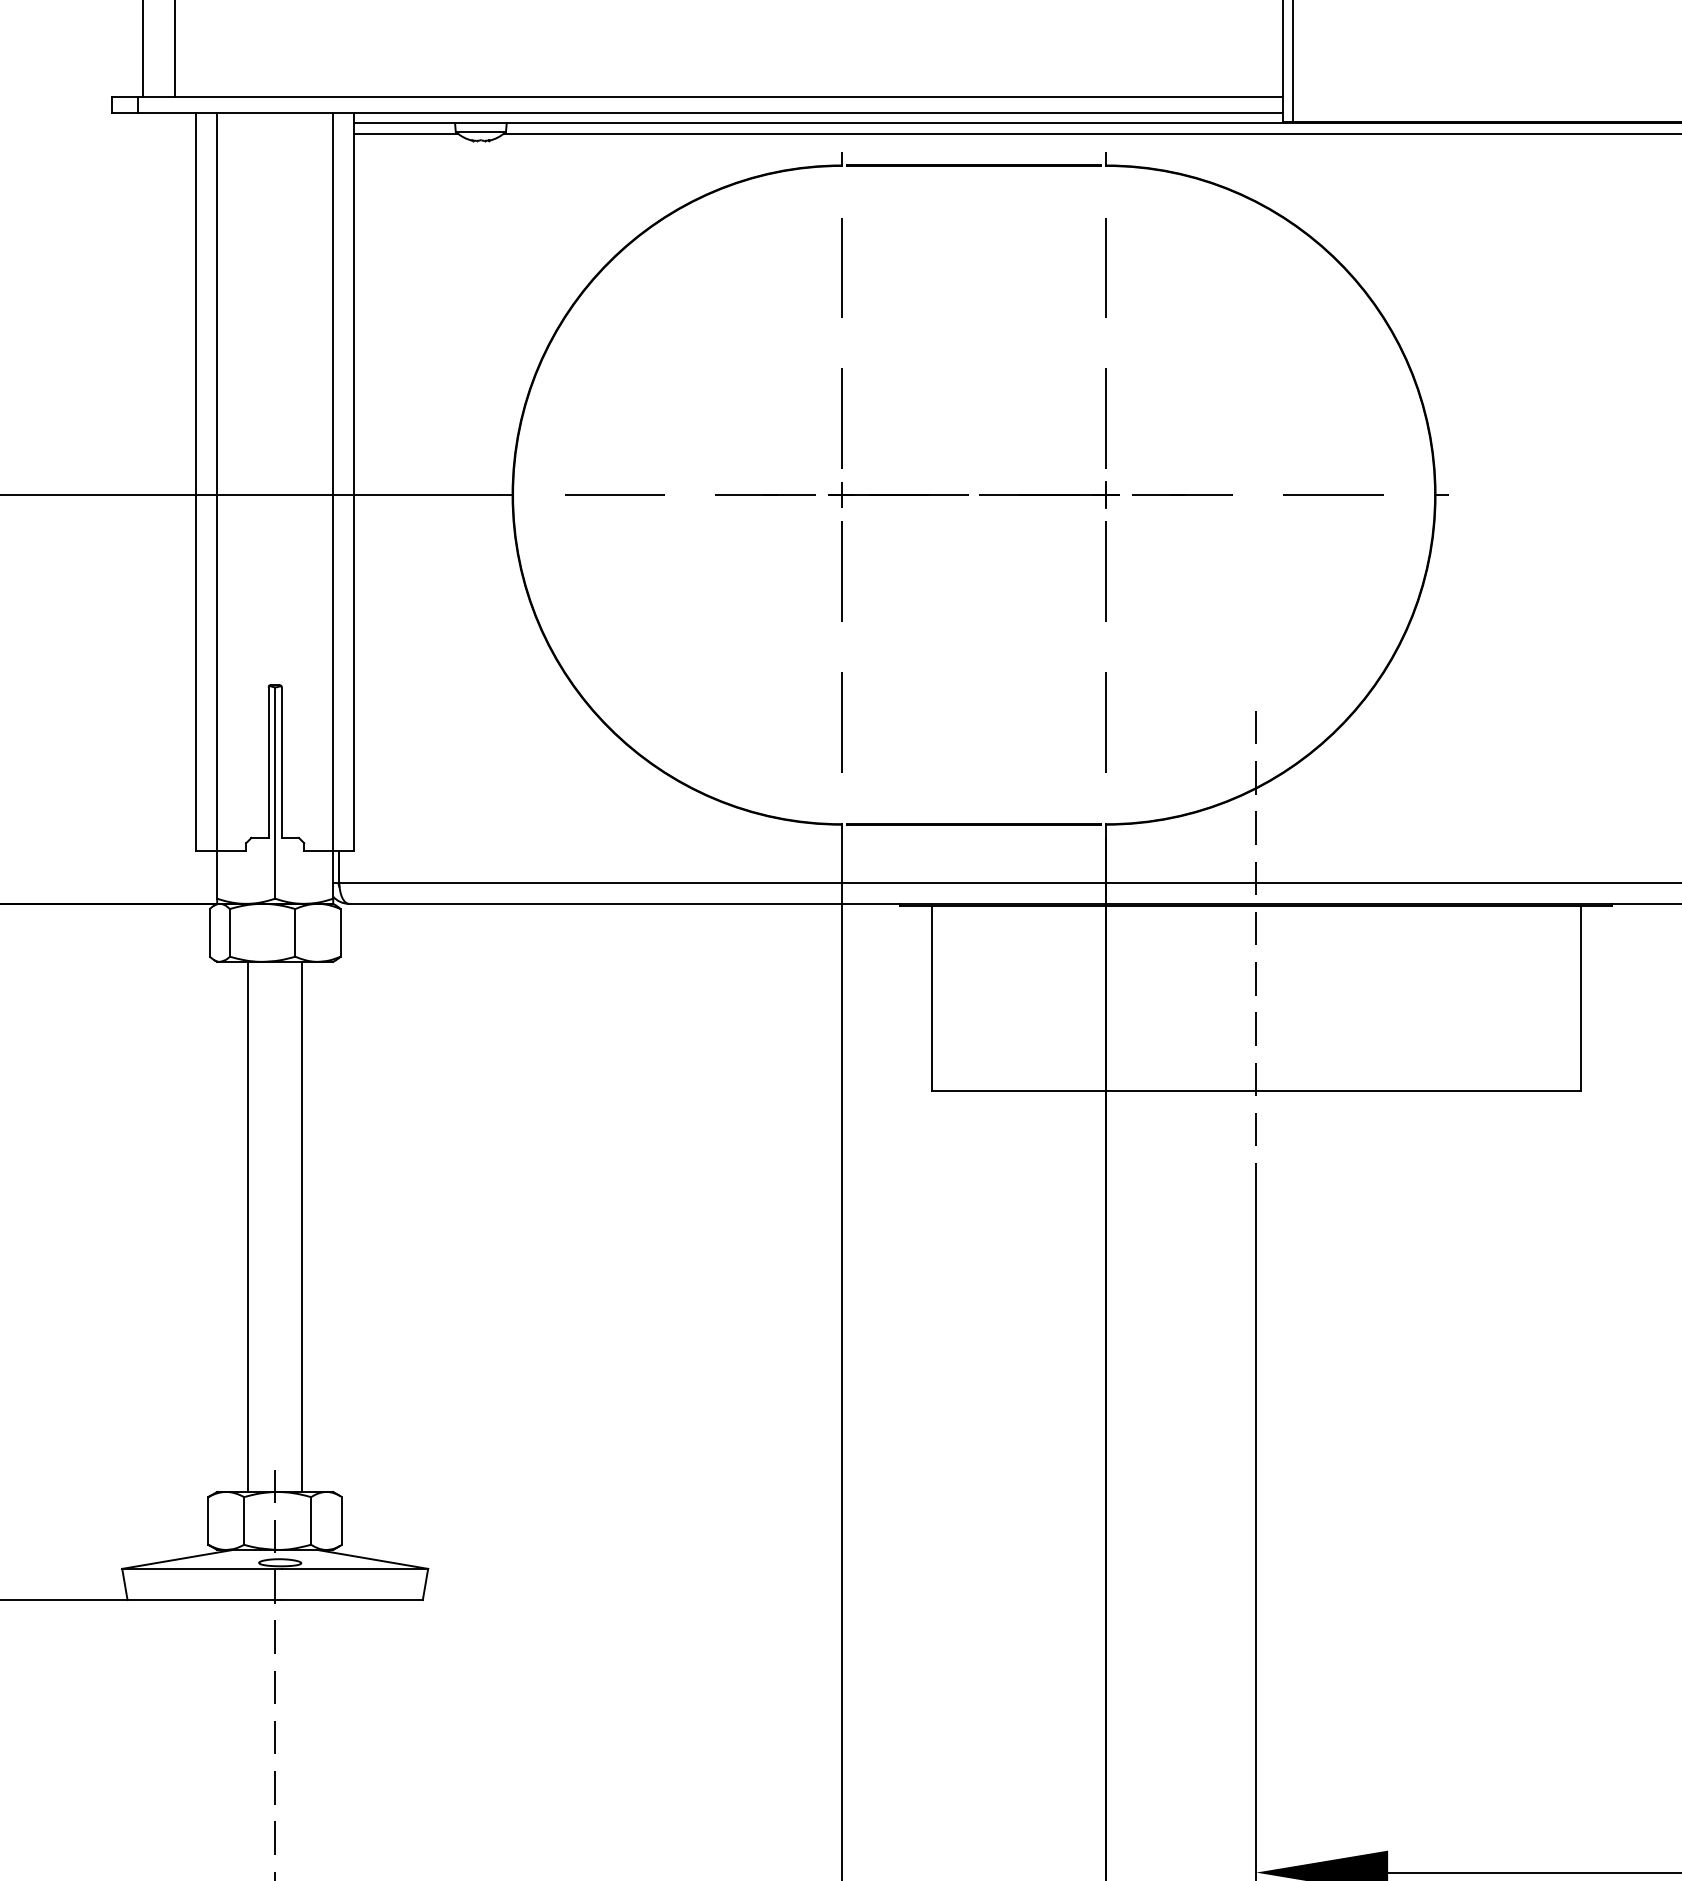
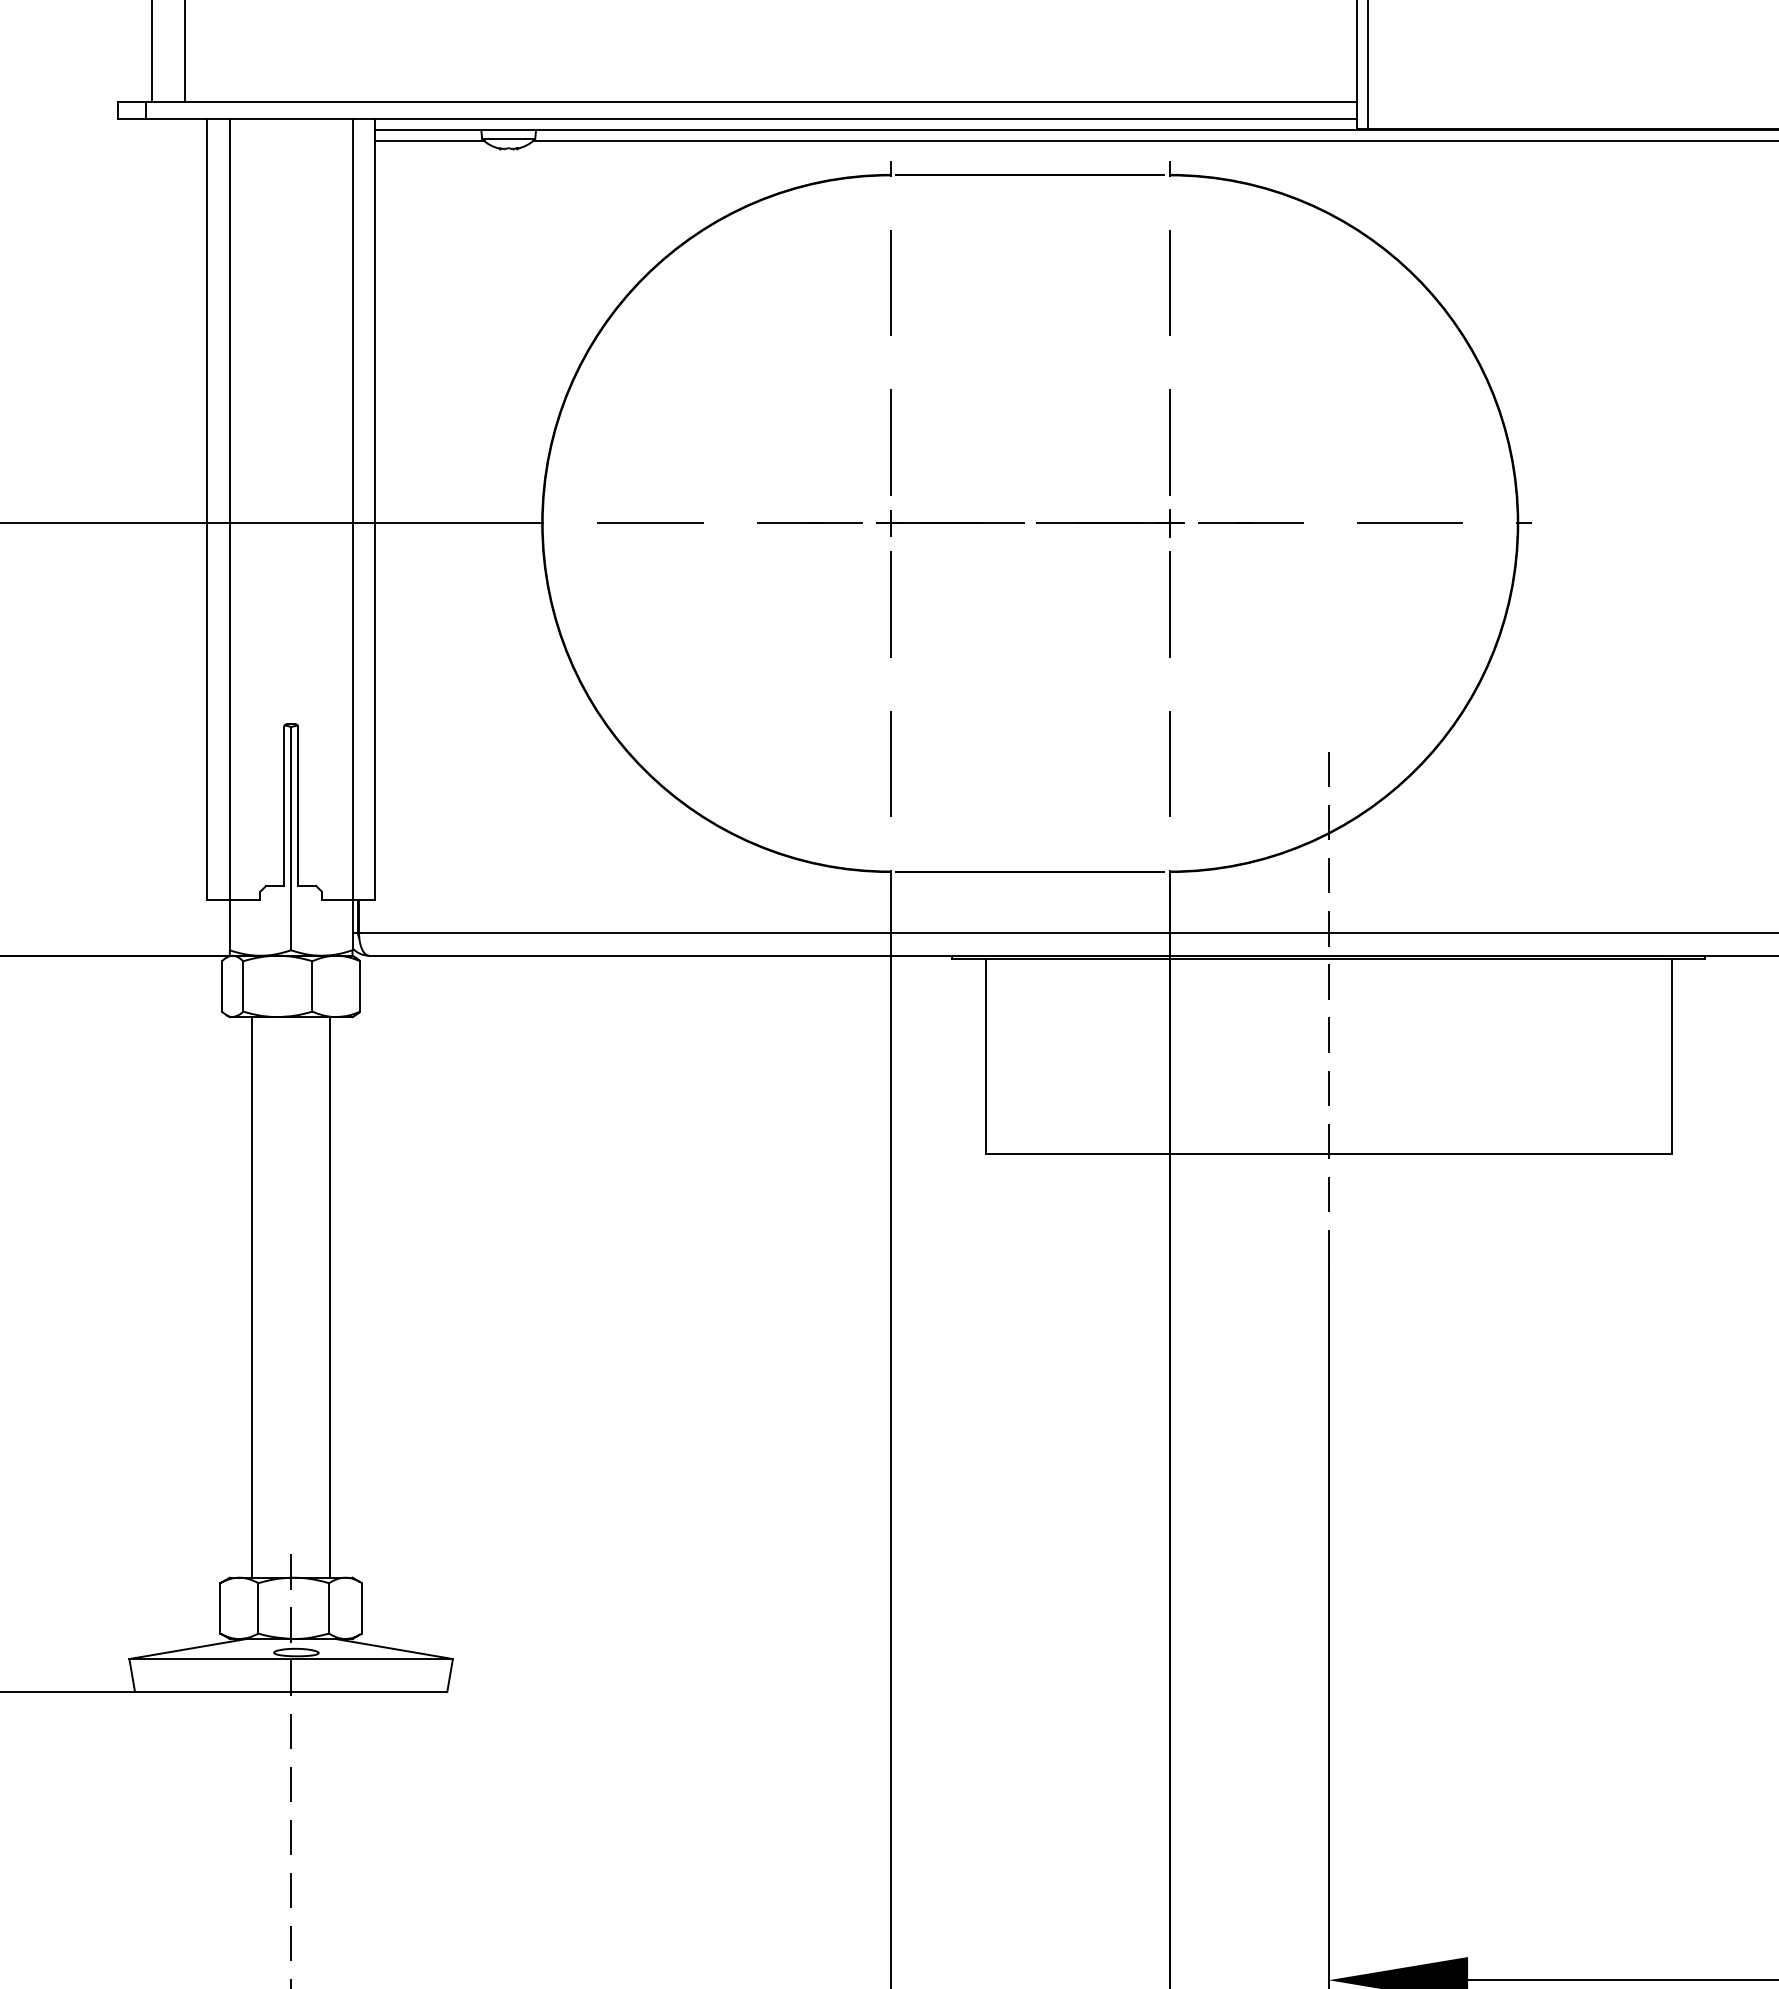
line: (248, 1227) -> (330, 1297), moved
line: (302, 1227) -> (252, 1297), moved

